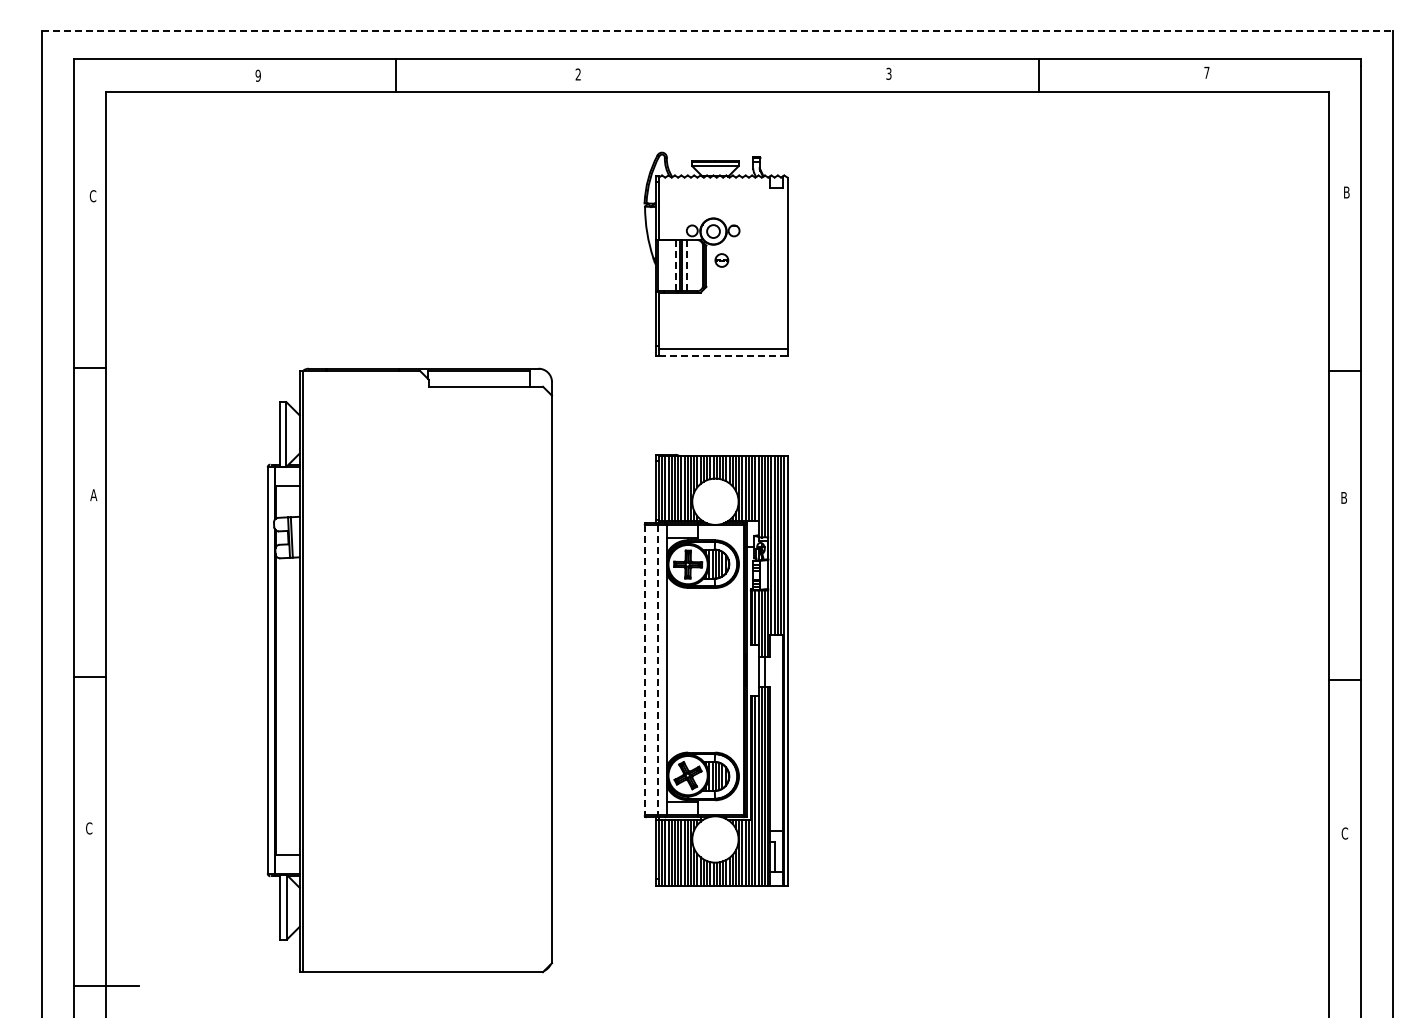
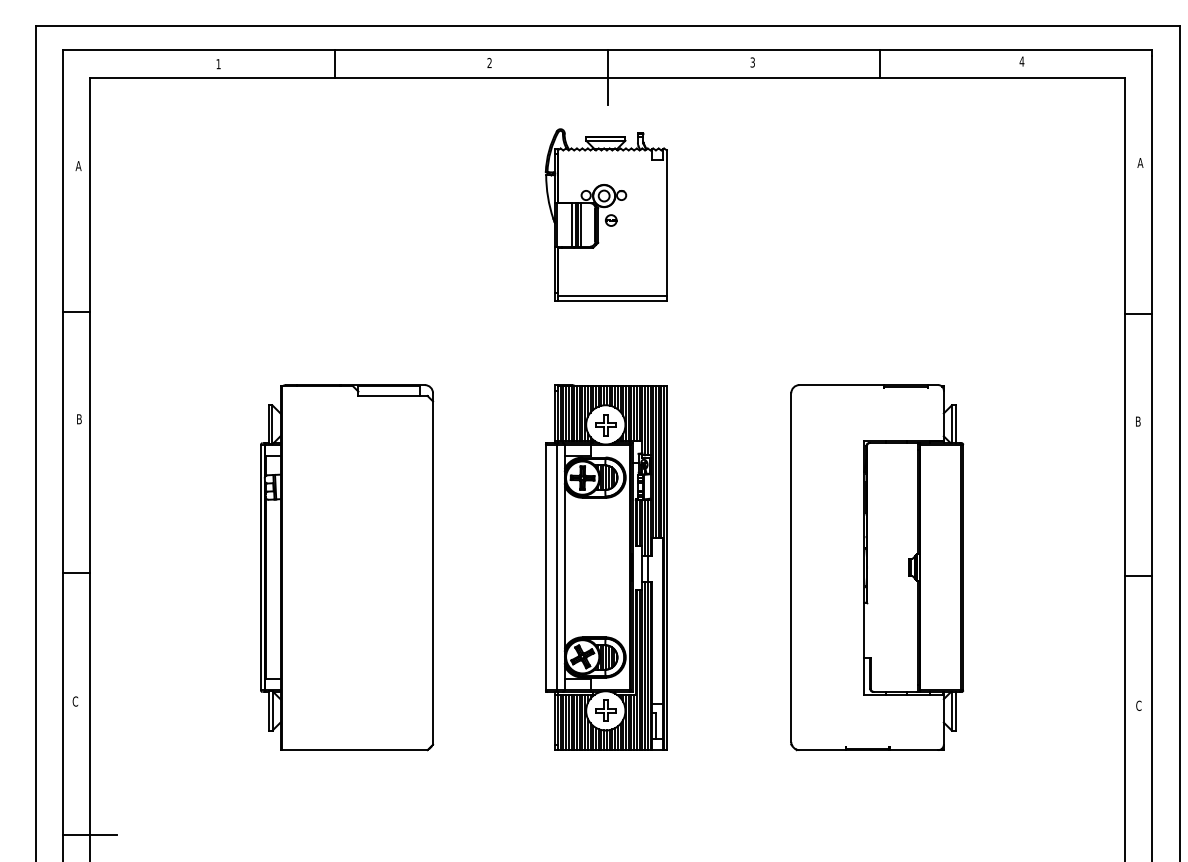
line: (718, 30) -> (608, 25), dashed -> solid
text: (1206, 72) -> (1021, 61), 7 -> 4
text: (257, 75) -> (217, 63), 9 -> 1
line: (717, 91) -> (607, 77), added
text: (1346, 192) -> (1140, 162), B -> A
text: (92, 196) -> (78, 166), C -> A
line: (675, 265) -> (571, 224), dashed -> solid
line: (686, 265) -> (581, 224), dashed -> solid
line: (723, 355) -> (612, 301), dashed -> solid
text: (93, 495) -> (79, 419), A -> B
part: (715, 502) -> (605, 425), added
part: (409, 669) -> (346, 566), size x0.71
part: (1035, 669) -> (876, 566), added
line: (644, 670) -> (545, 567), dashed -> solid
line: (657, 670) -> (556, 567), dashed -> solid
part: (715, 838) -> (605, 710), added

